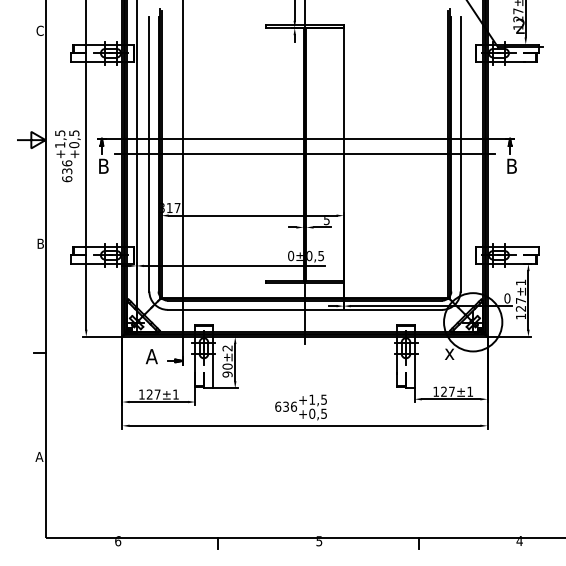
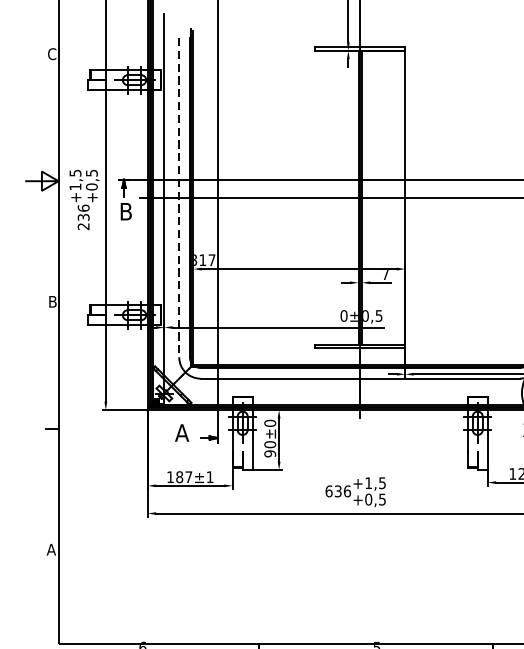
line: (149, 154) -> (179, 197), solid -> dashed
text: (67, 179) -> (83, 227), 636 -> 236
text: (326, 221) -> (385, 275), 5 -> 7
text: (227, 348) -> (270, 423), ±2 -> ±0
text: (149, 394) -> (179, 477), 127 -> 187

